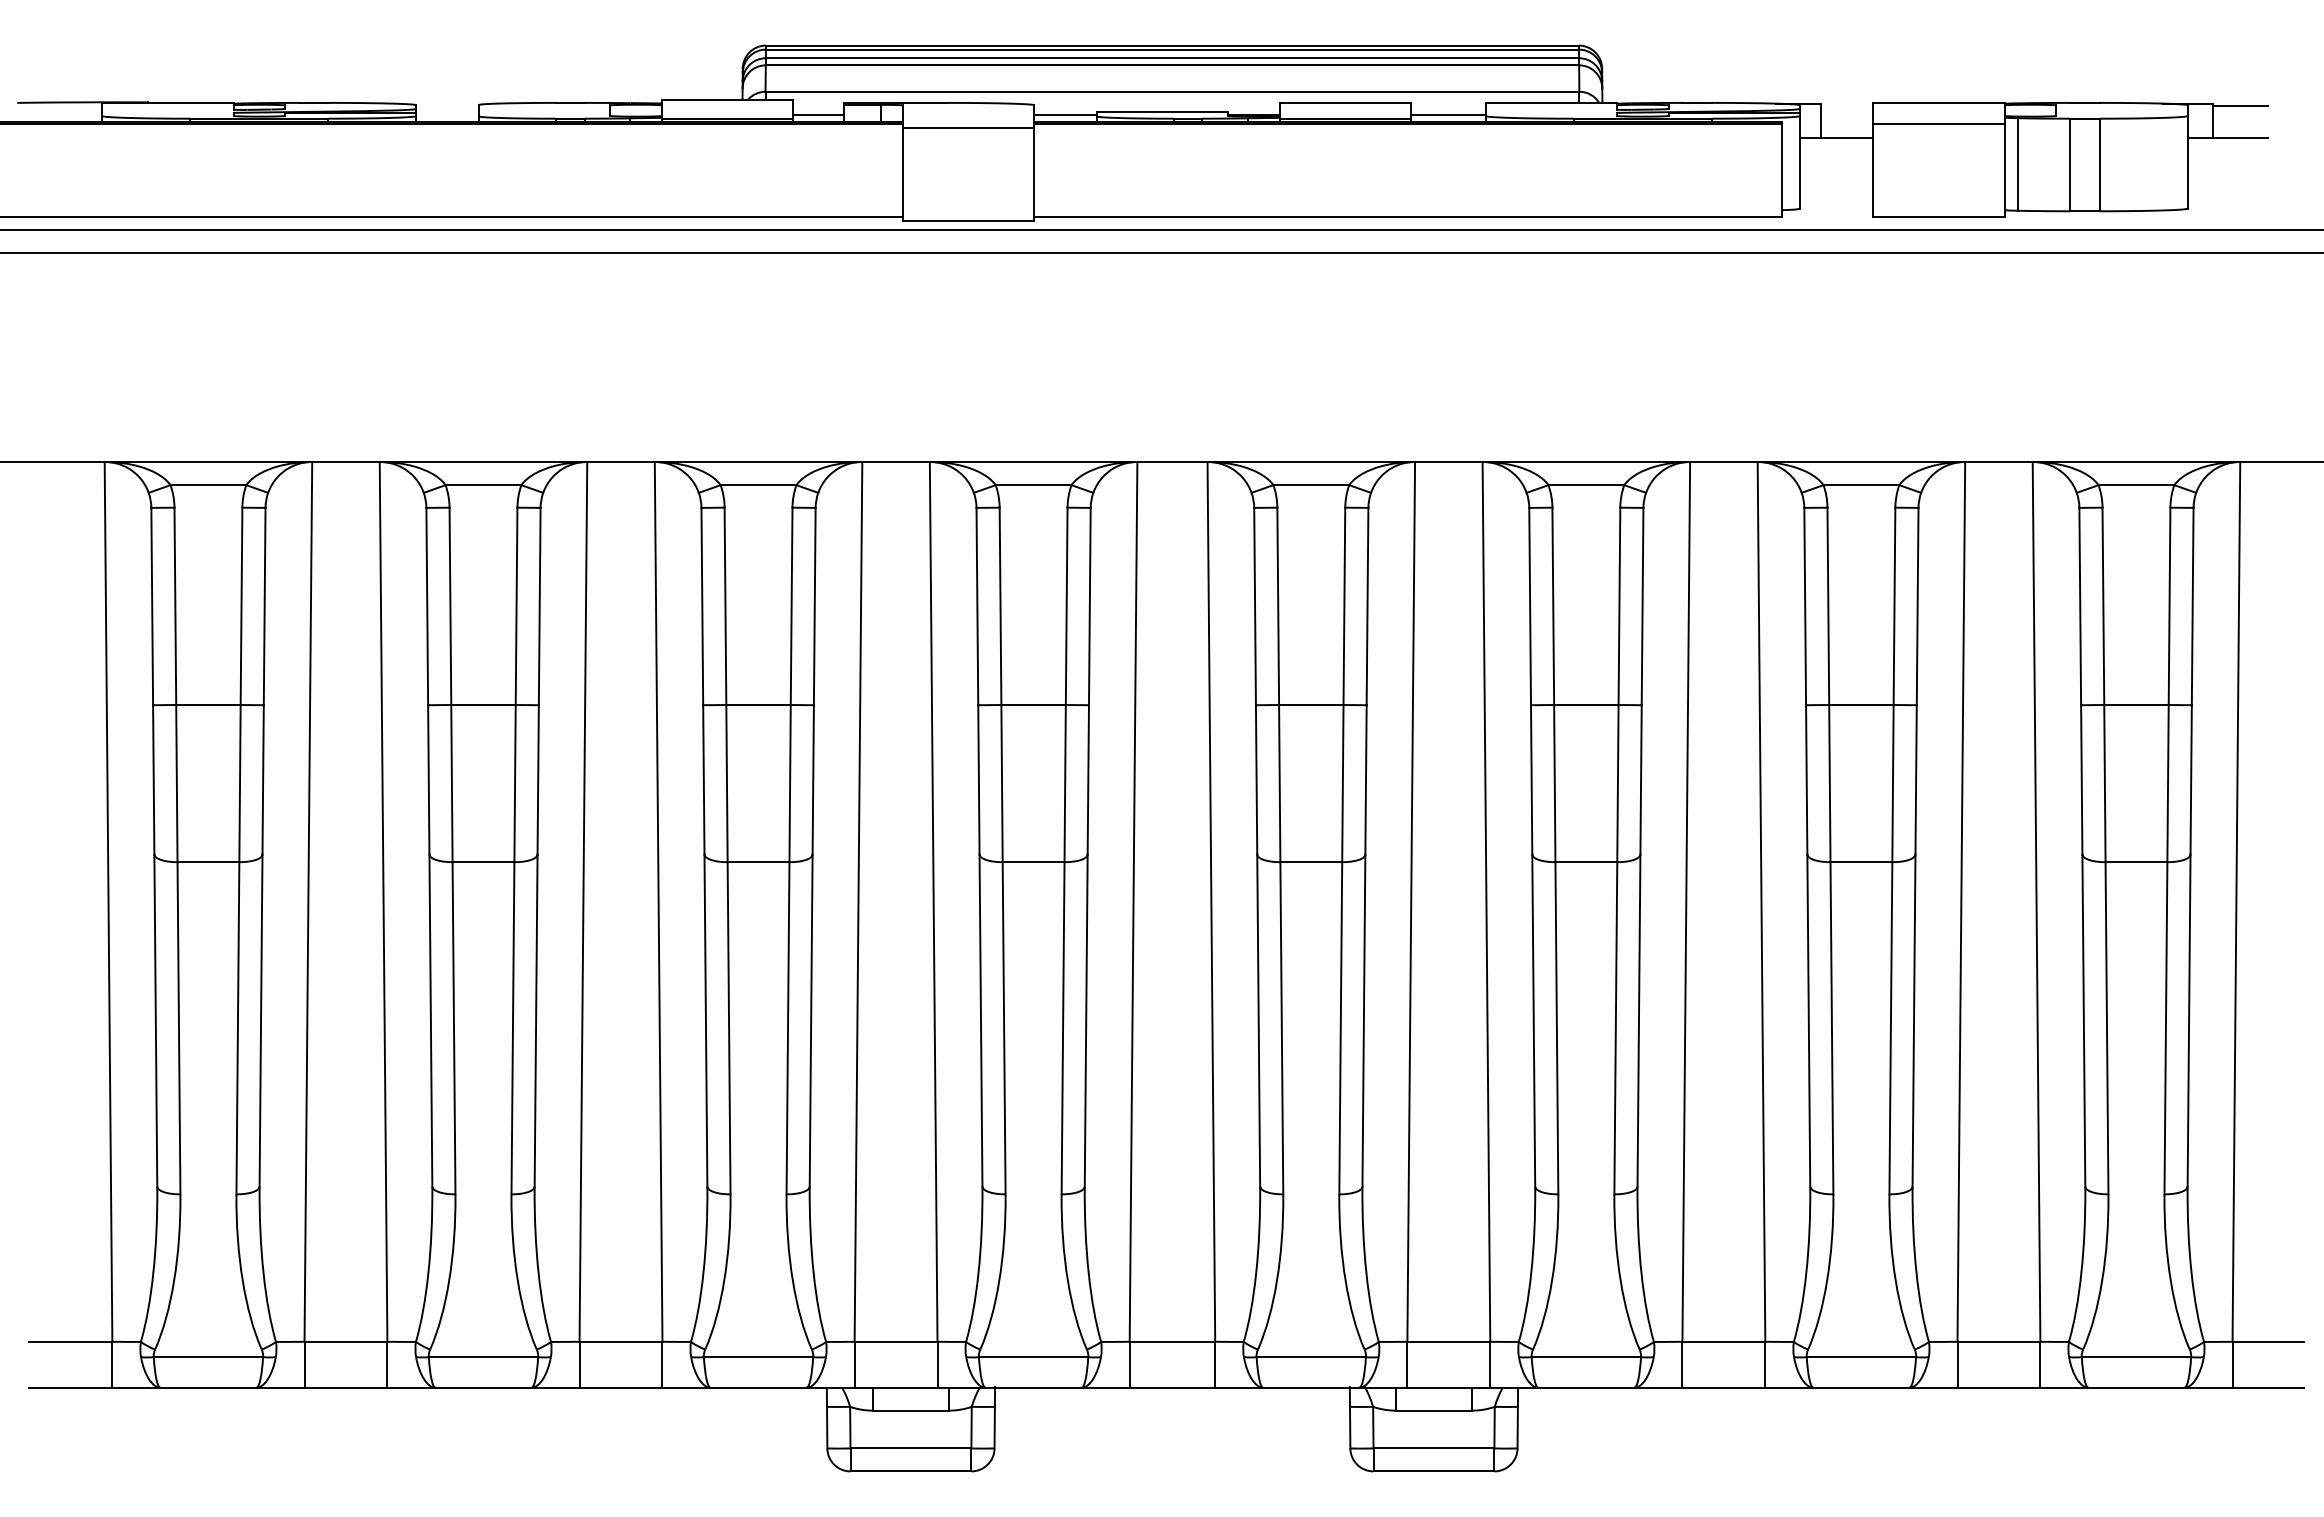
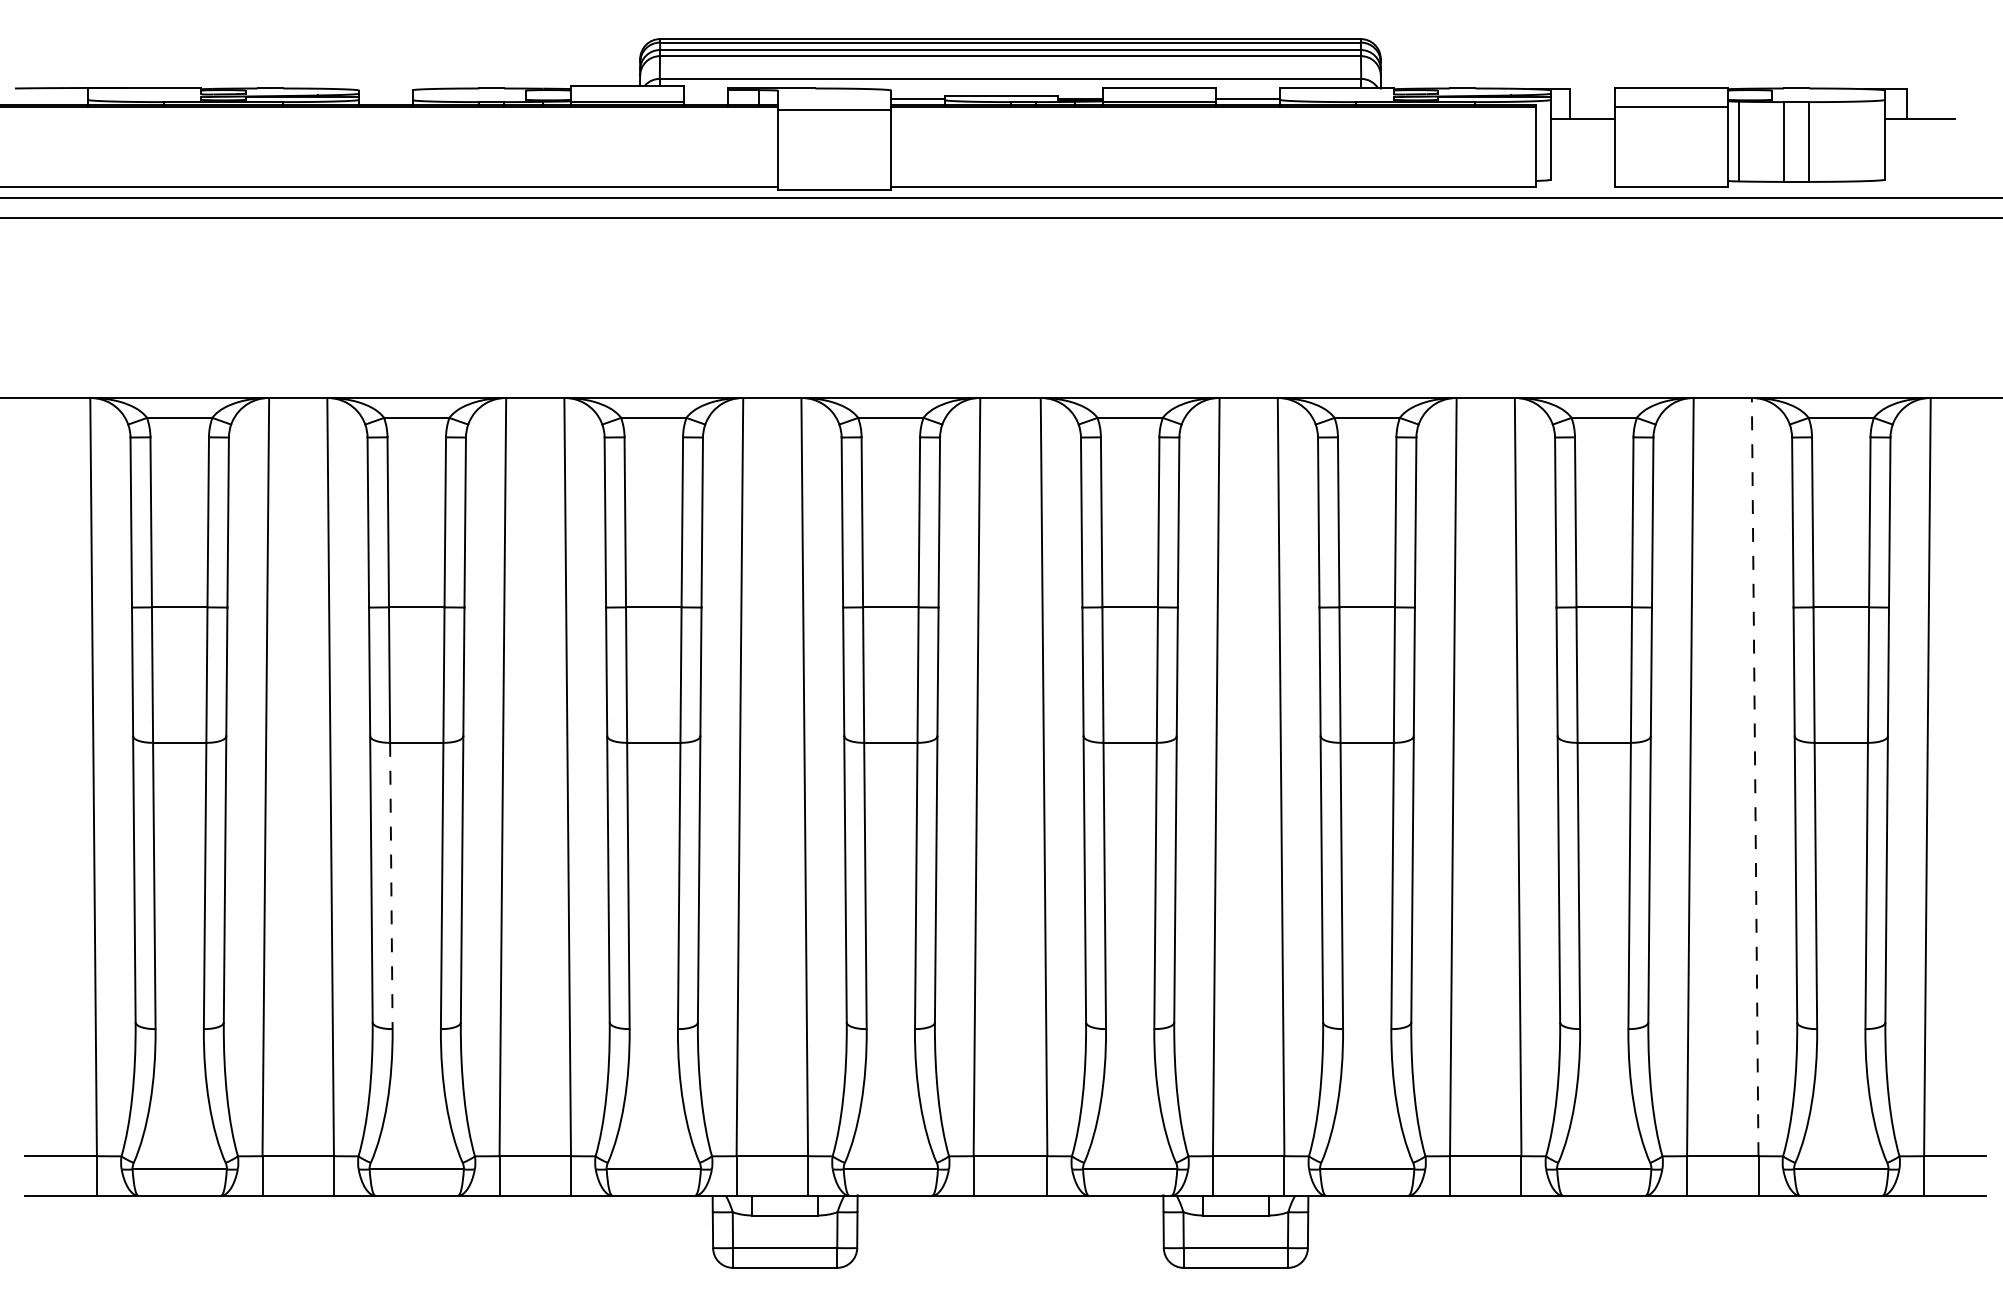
line: (2240, 106) -> (1930, 91), removed
line: (818, 114) -> (705, 98), removed
line: (2036, 901) -> (1755, 776), solid -> dashed
line: (454, 1028) -> (391, 886), solid -> dashed

